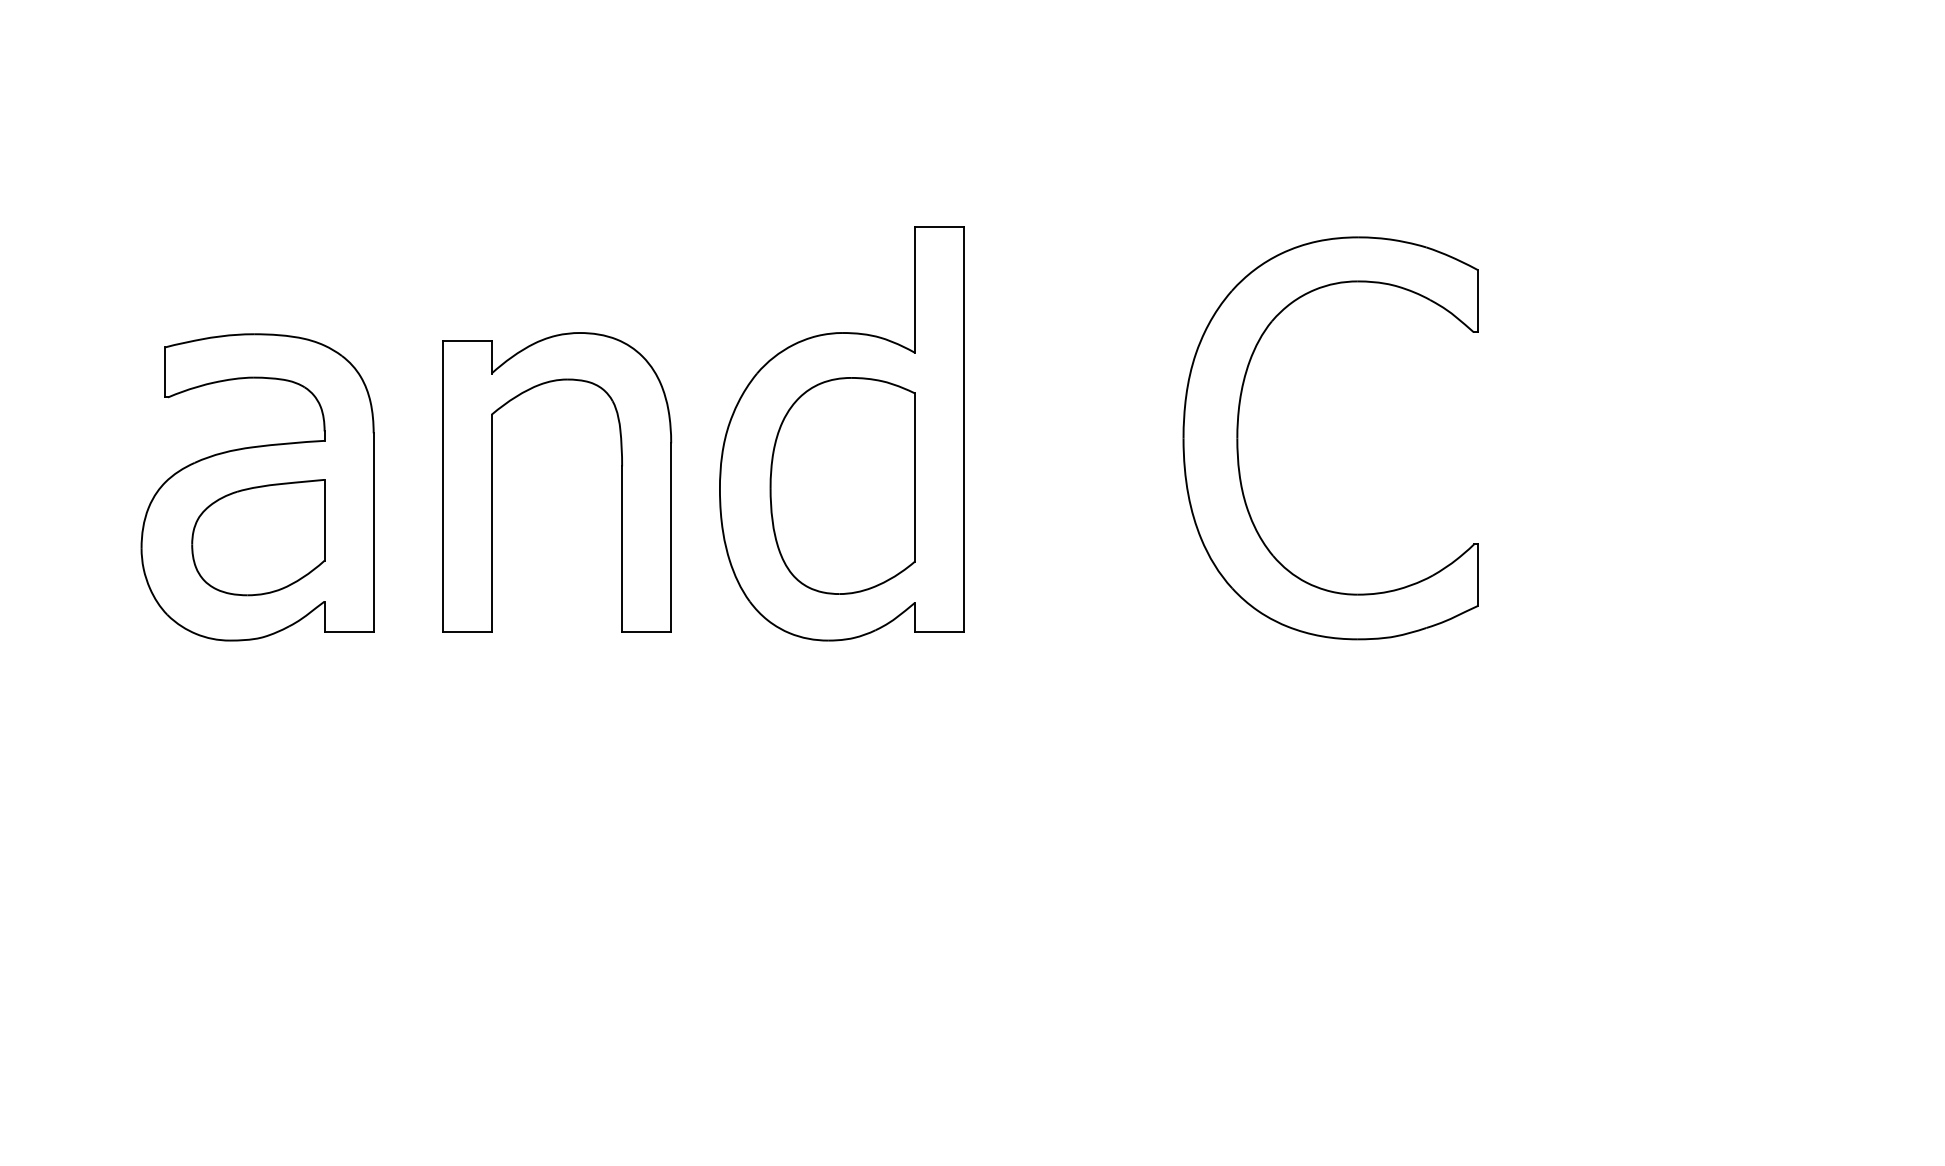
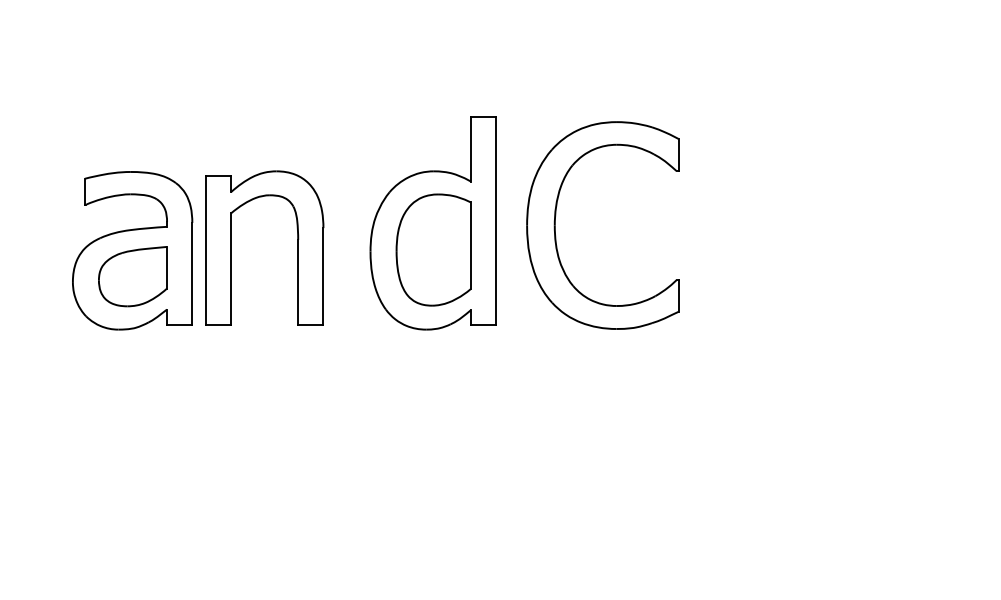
part: (1238, 438) -> (555, 225), moved
part: (492, 480) -> (231, 247), moved

